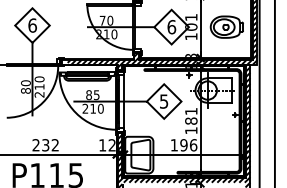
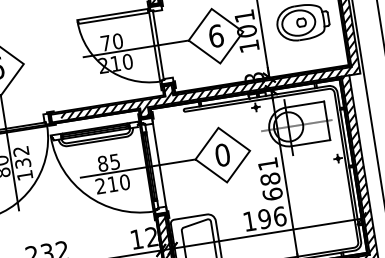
text: (39, 86) -> (22, 162), 210 -> 132
text: (163, 101) -> (221, 155), 5 -> 0
text: (191, 130) -> (273, 193), 181 -> 681

